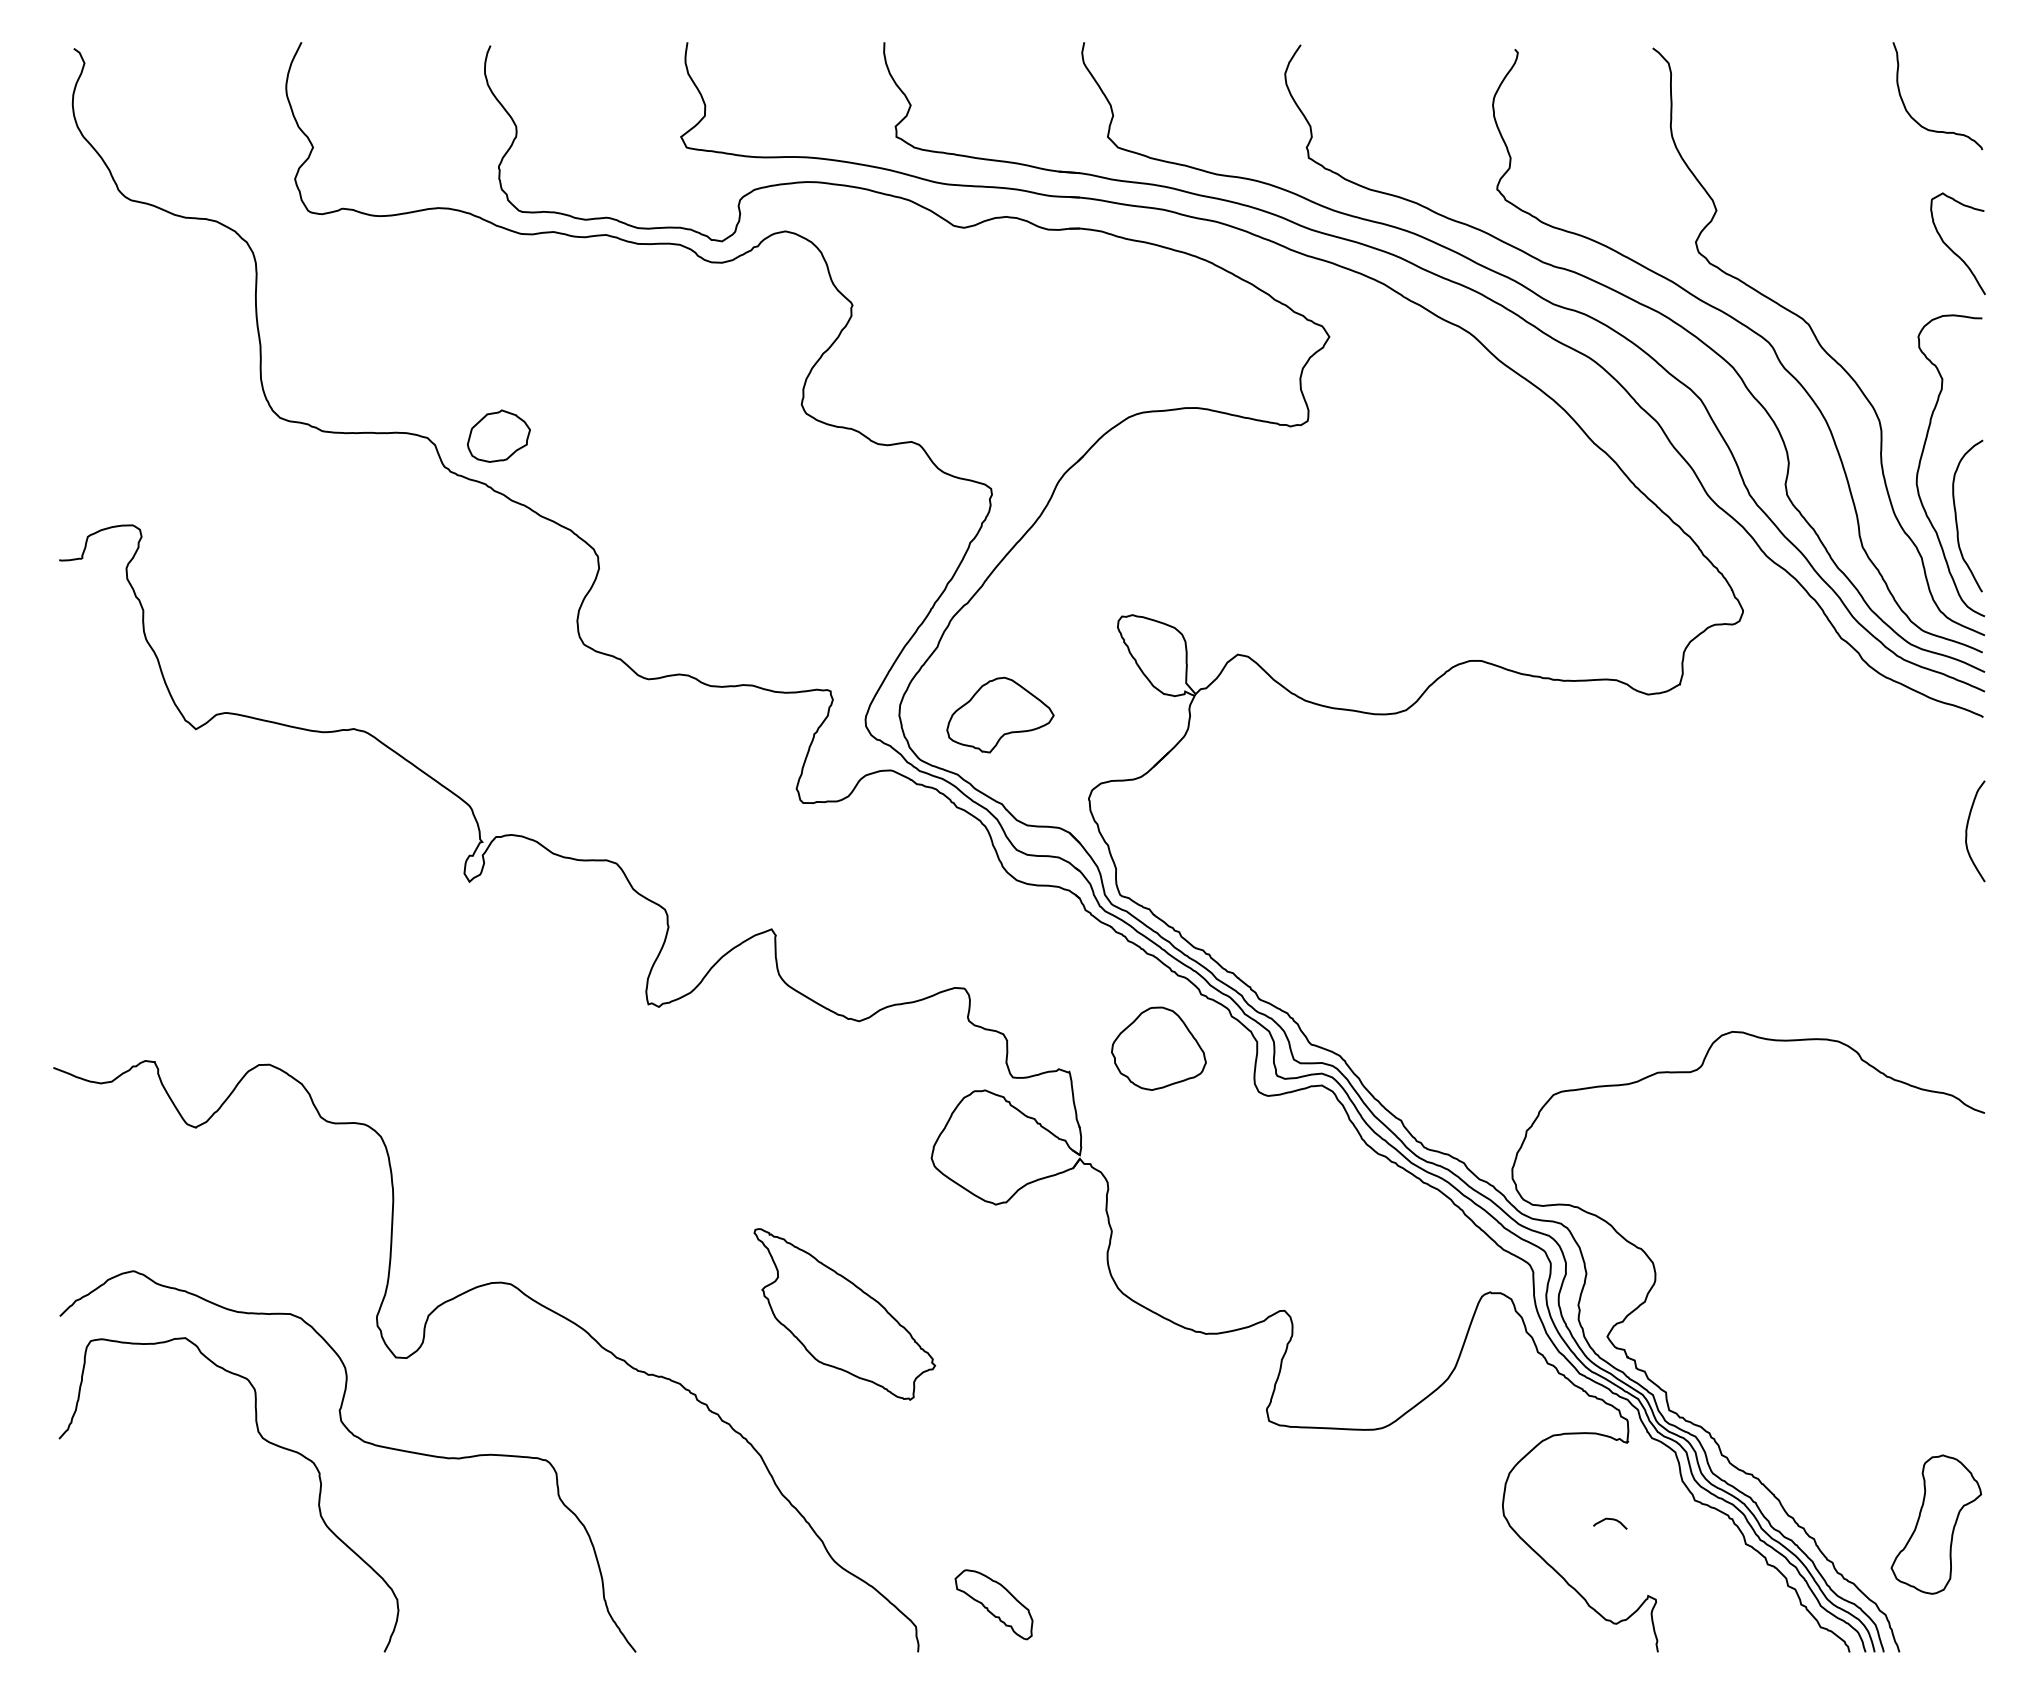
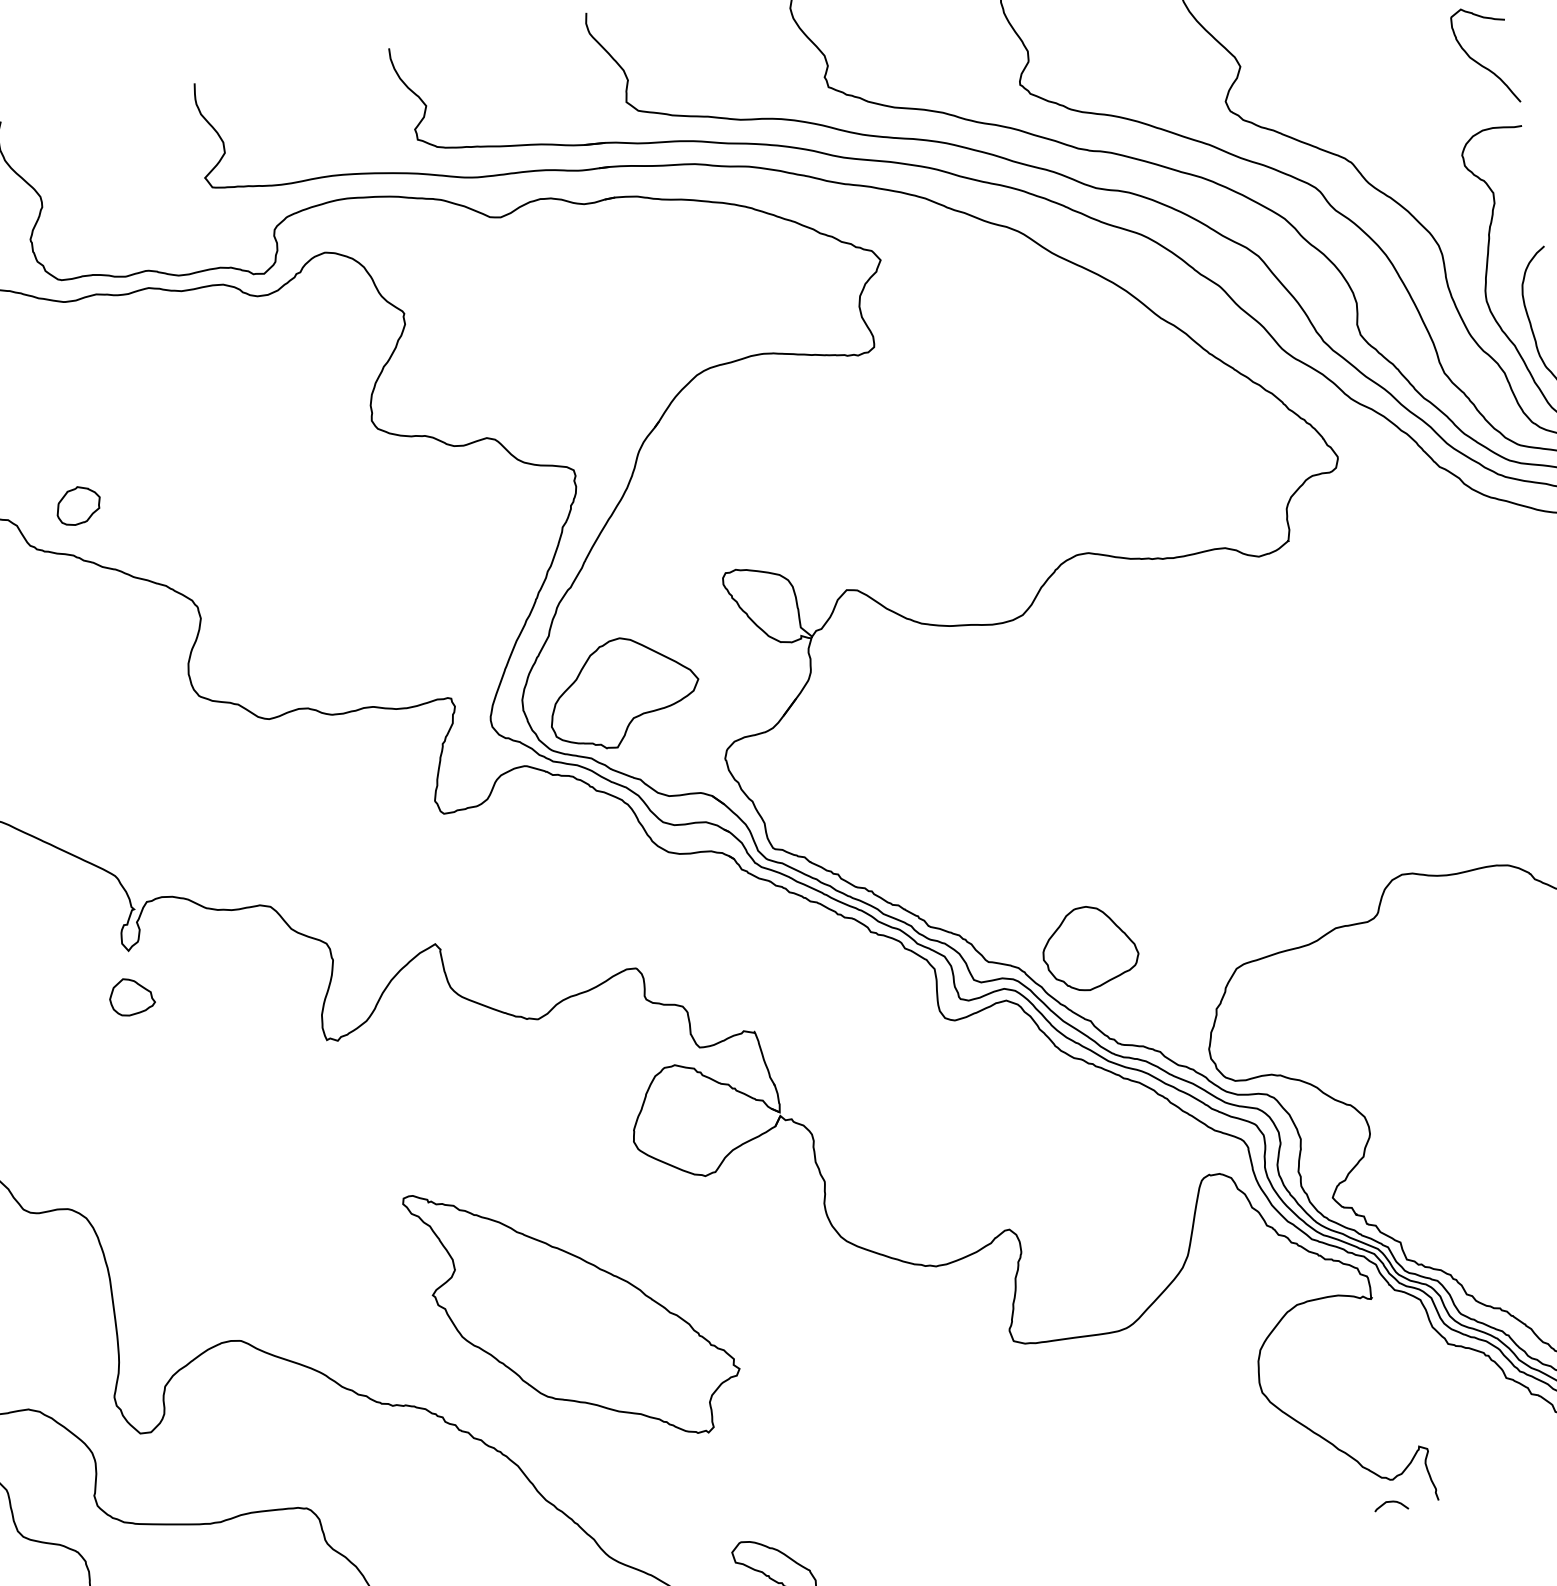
part: (499, 435) -> (78, 504), size x0.71
part: (1000, 714) -> (623, 691), size x1.43
part: (464, 926) -> (131, 995), added
part: (1158, 1048) -> (1089, 947), moved
part: (844, 1314) -> (575, 1311), size x1.67
curve: (1611, 1520) -> (1391, 1502), moved

